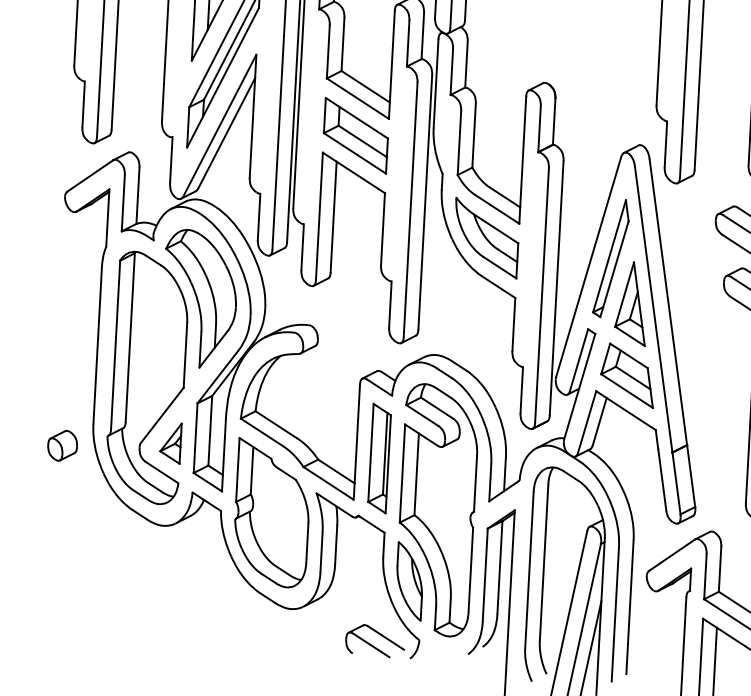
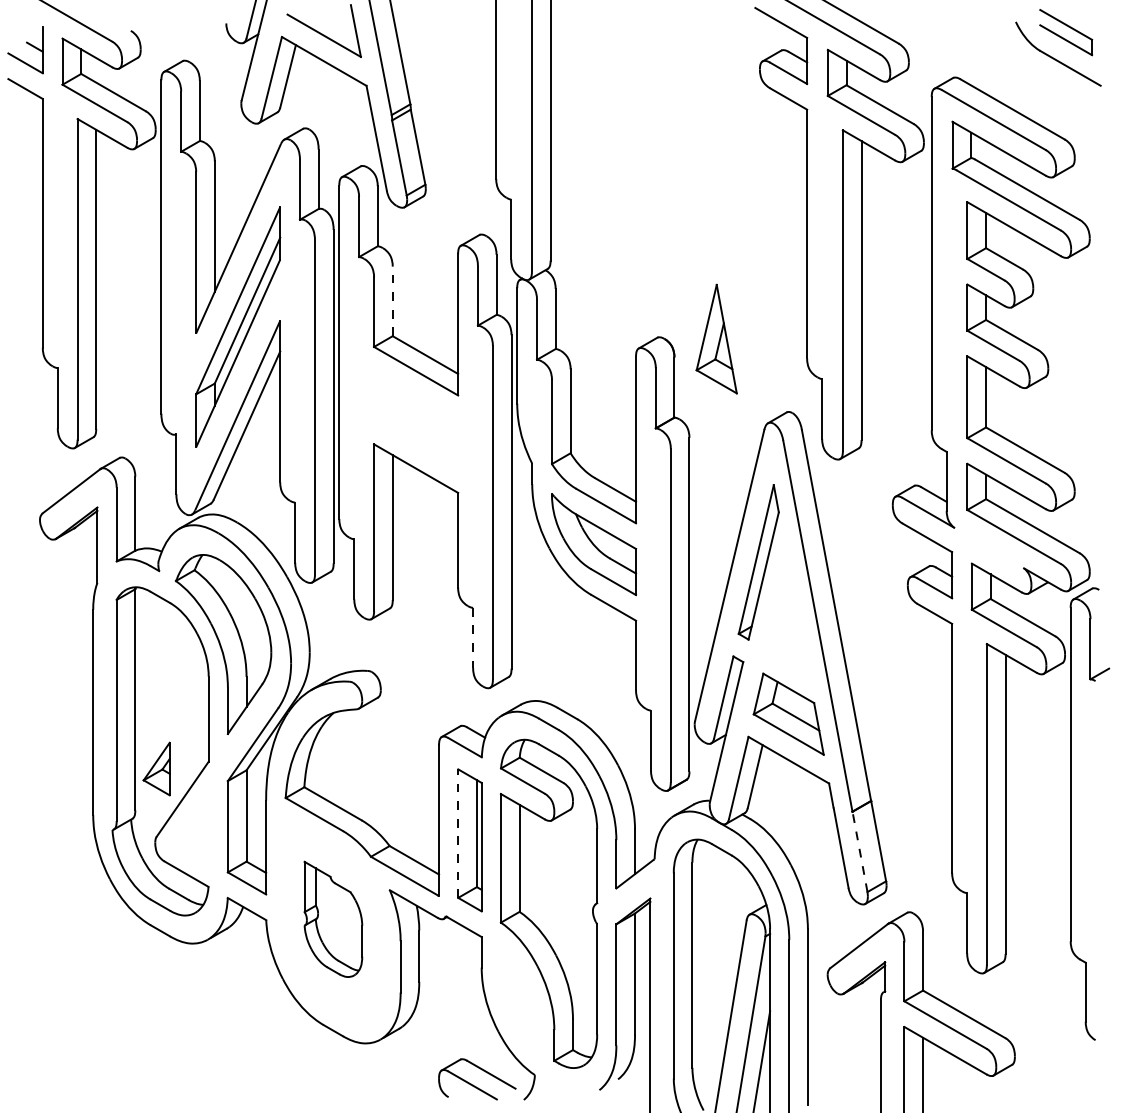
line: (342, 44) -> (392, 301), solid -> dashed
part: (356, 135) -> (416, 419), removed
part: (631, 303) -> (716, 338), moved
line: (390, 304) -> (473, 638), solid -> dashed
part: (170, 442) -> (156, 768), moved
part: (62, 445) -> (54, 845), removed
line: (371, 452) -> (458, 833), solid -> dashed
line: (676, 483) -> (860, 851), solid -> dashed
part: (272, 513) -> (333, 919), size x0.6
part: (409, 581) -> (517, 998), removed

